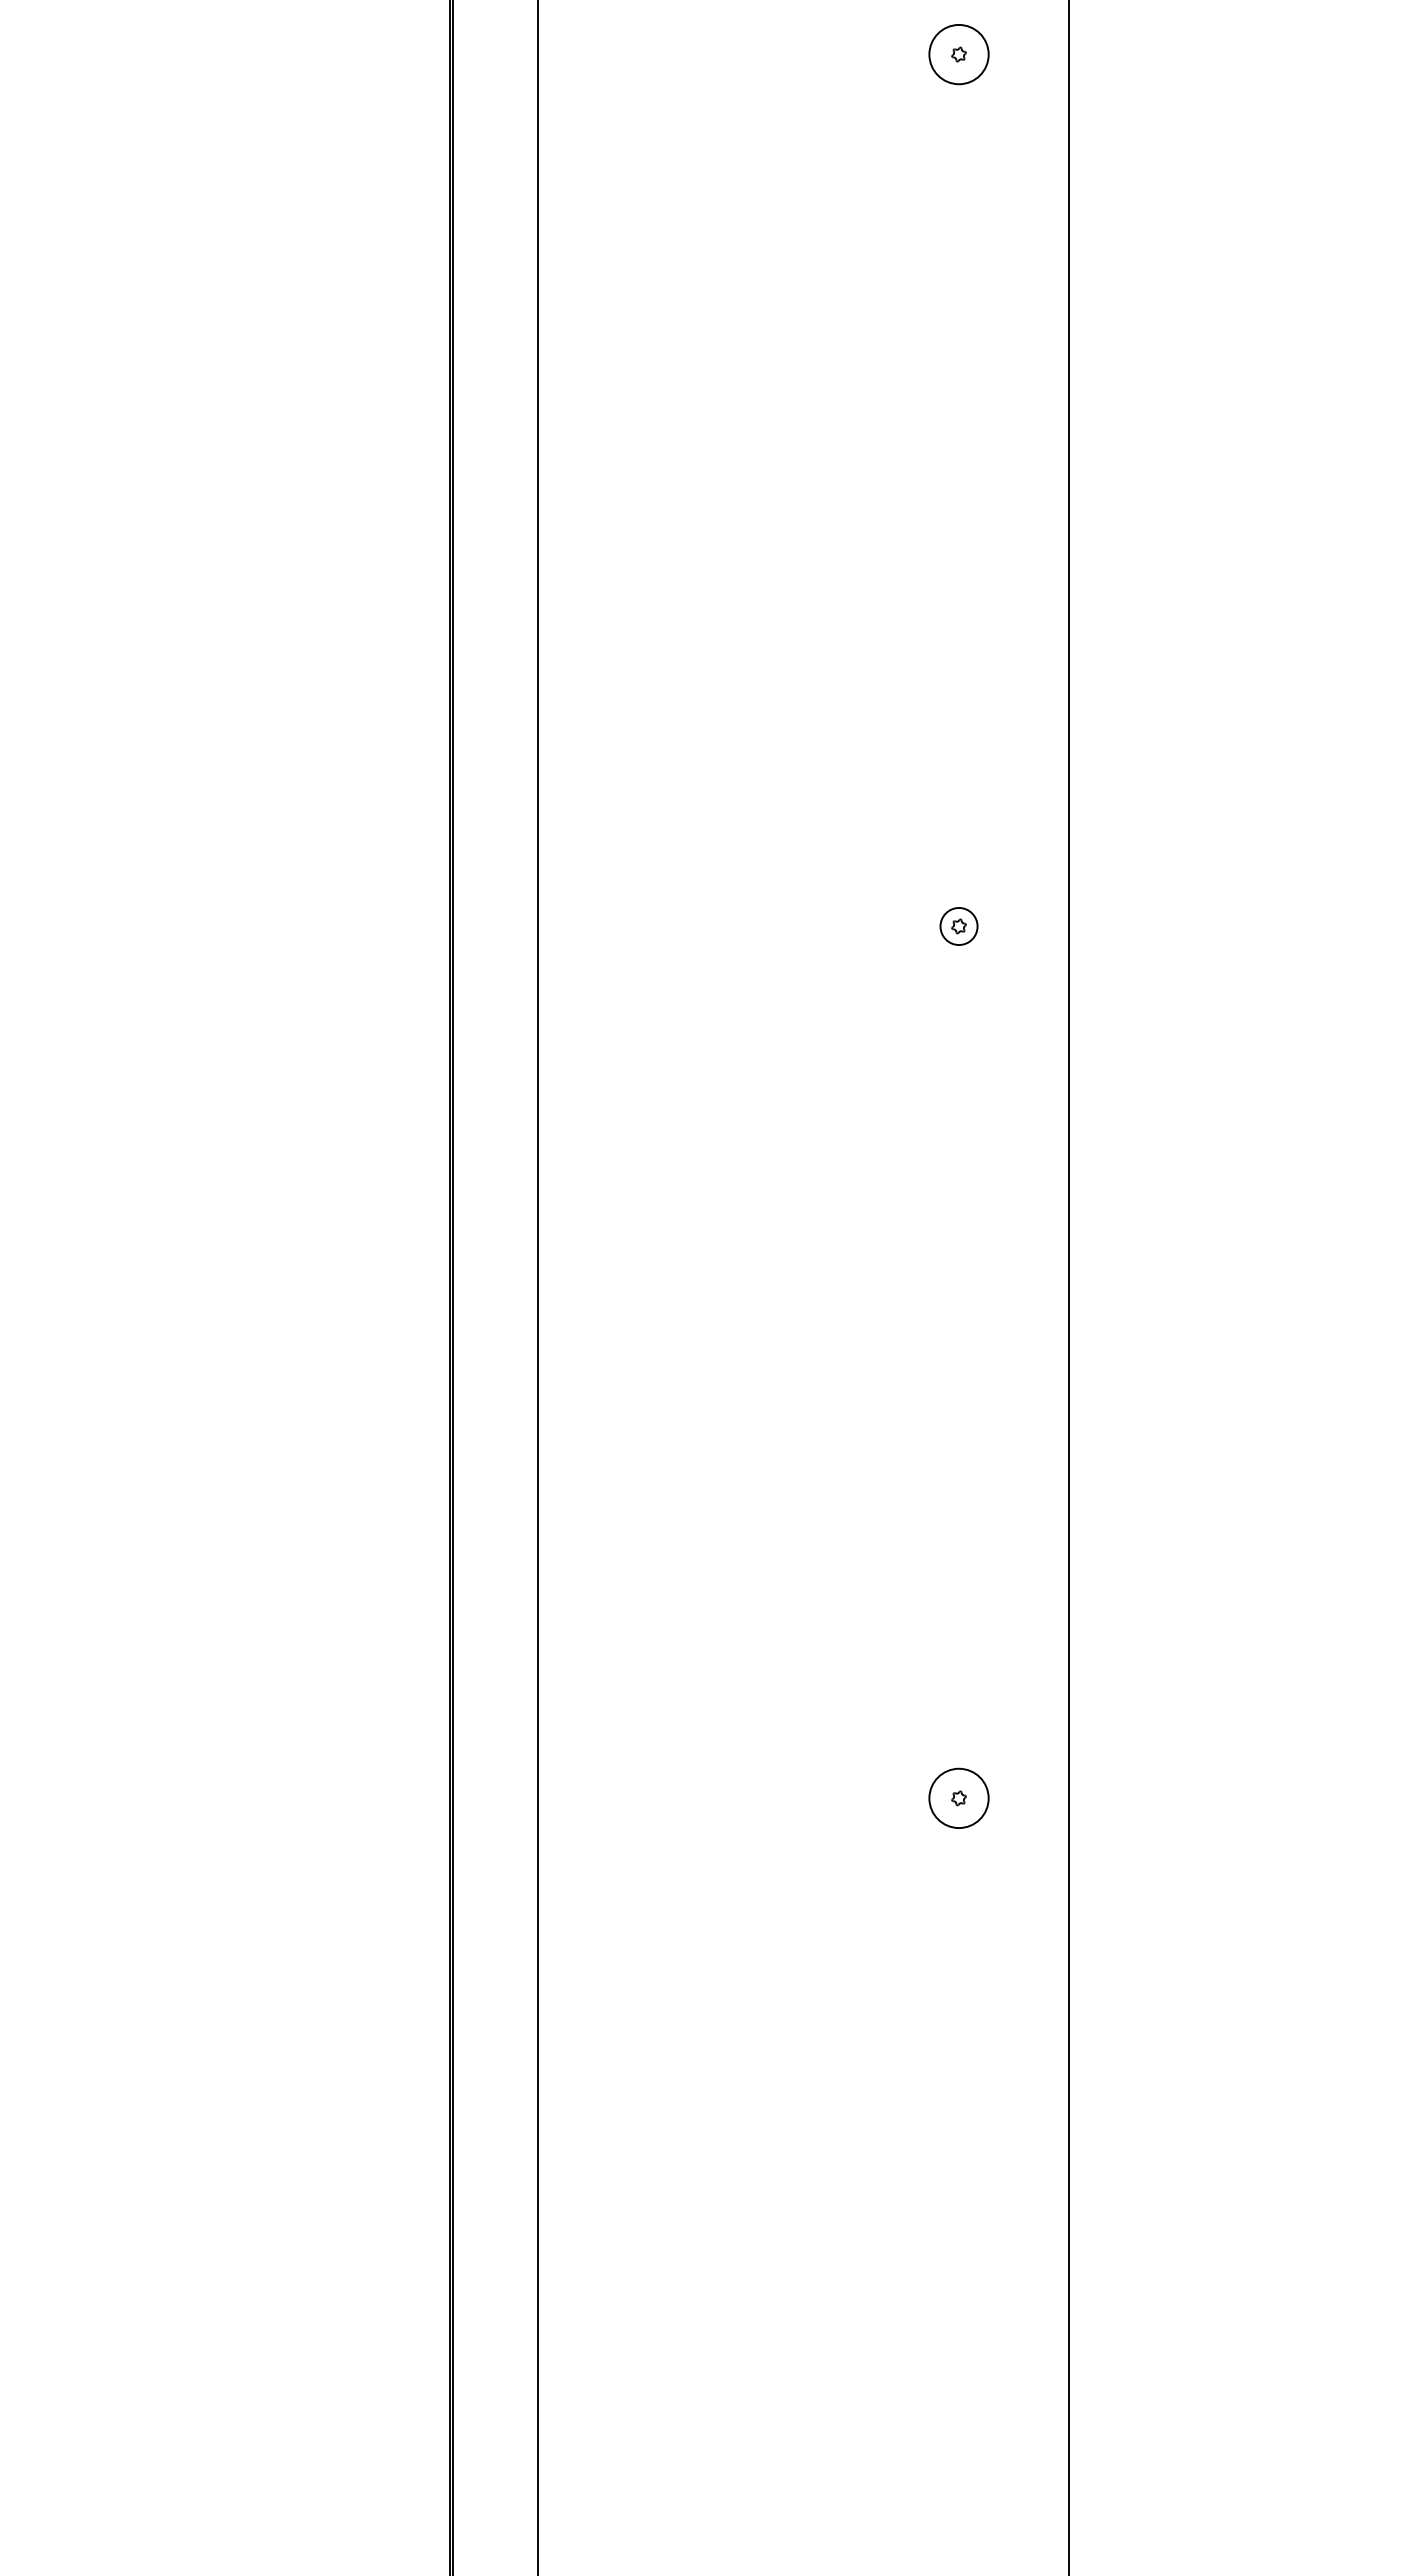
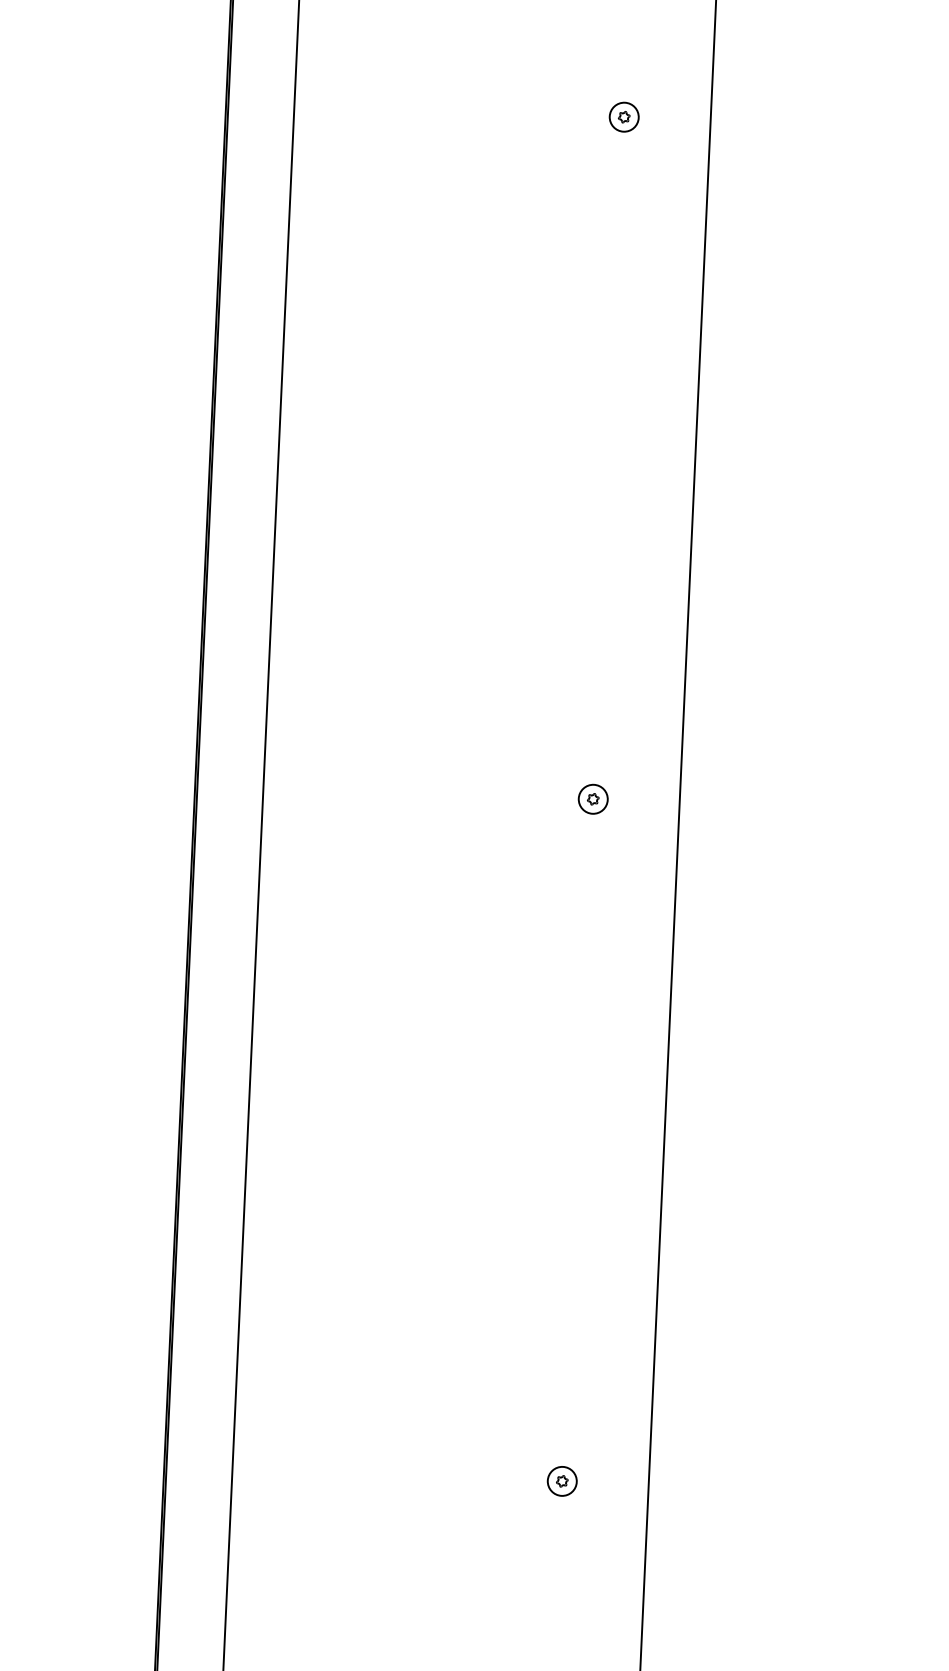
circle: (958, 54) -> (623, 117), size x0.62
circle: (958, 1797) -> (561, 1480), size x0.62

